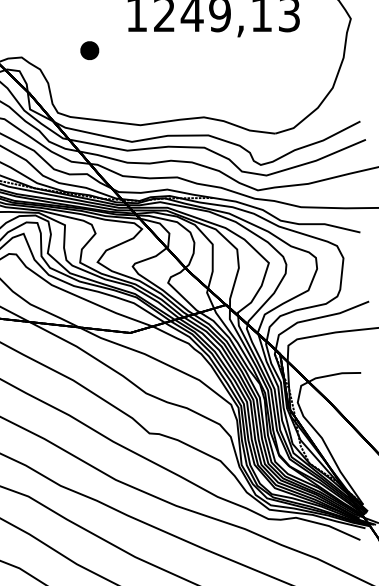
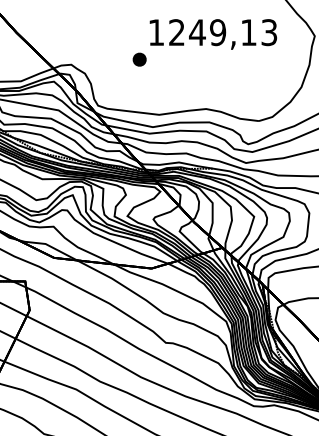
part: (89, 50) -> (139, 59), moved

